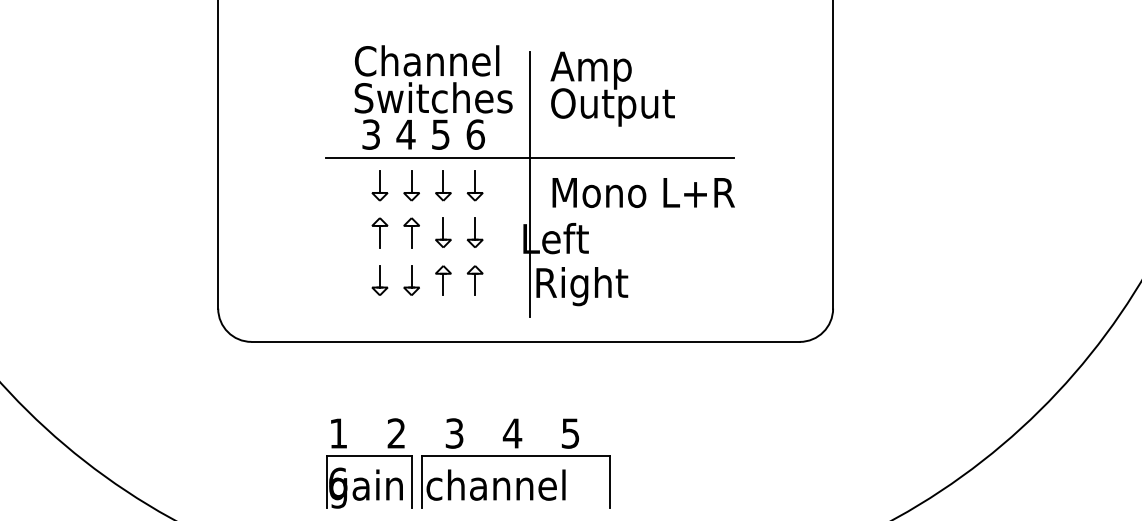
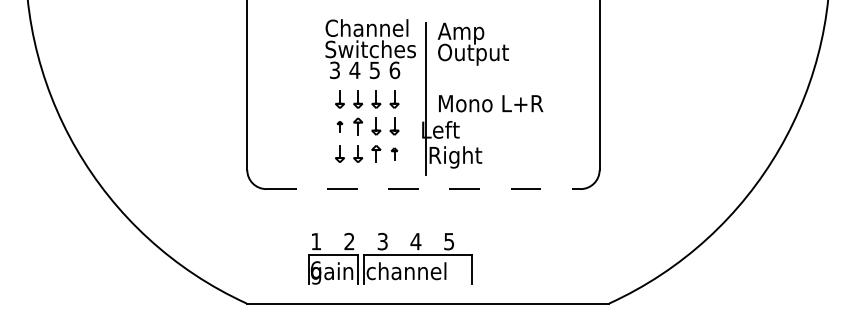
line: (529, 157) -> (425, 83), removed
part: (379, 232) -> (339, 126), size x0.6
part: (475, 279) -> (394, 153), size x0.7
line: (525, 342) -> (423, 189), solid -> dashed

